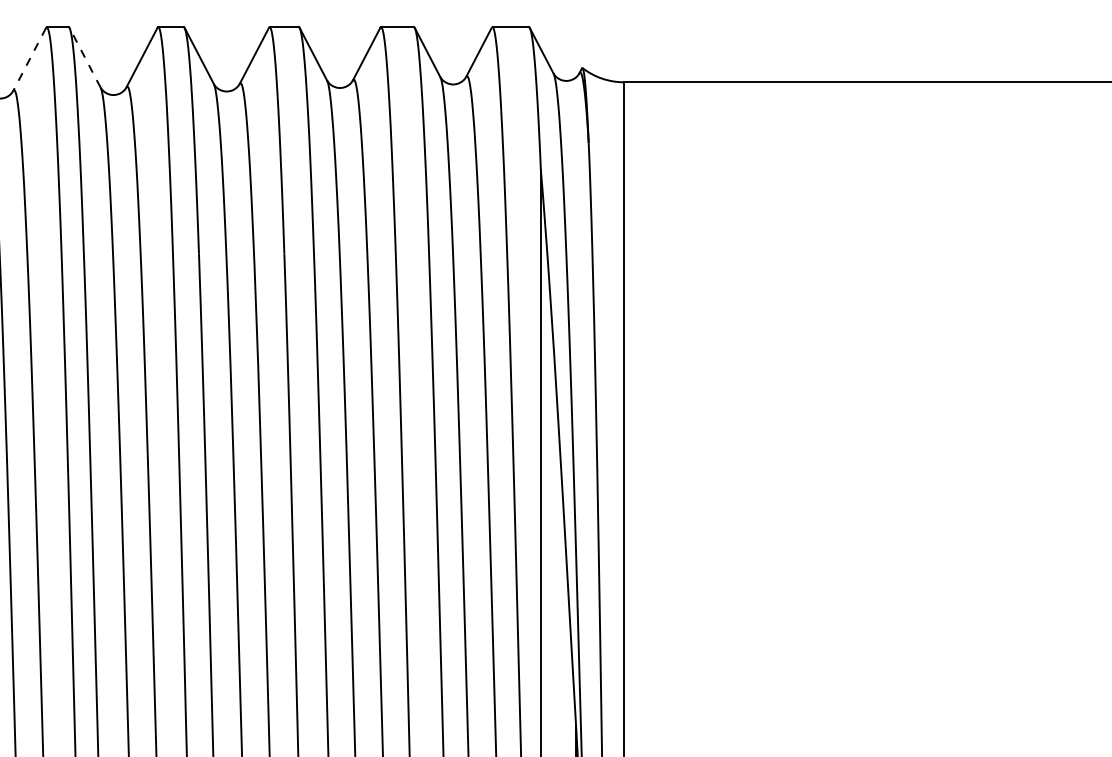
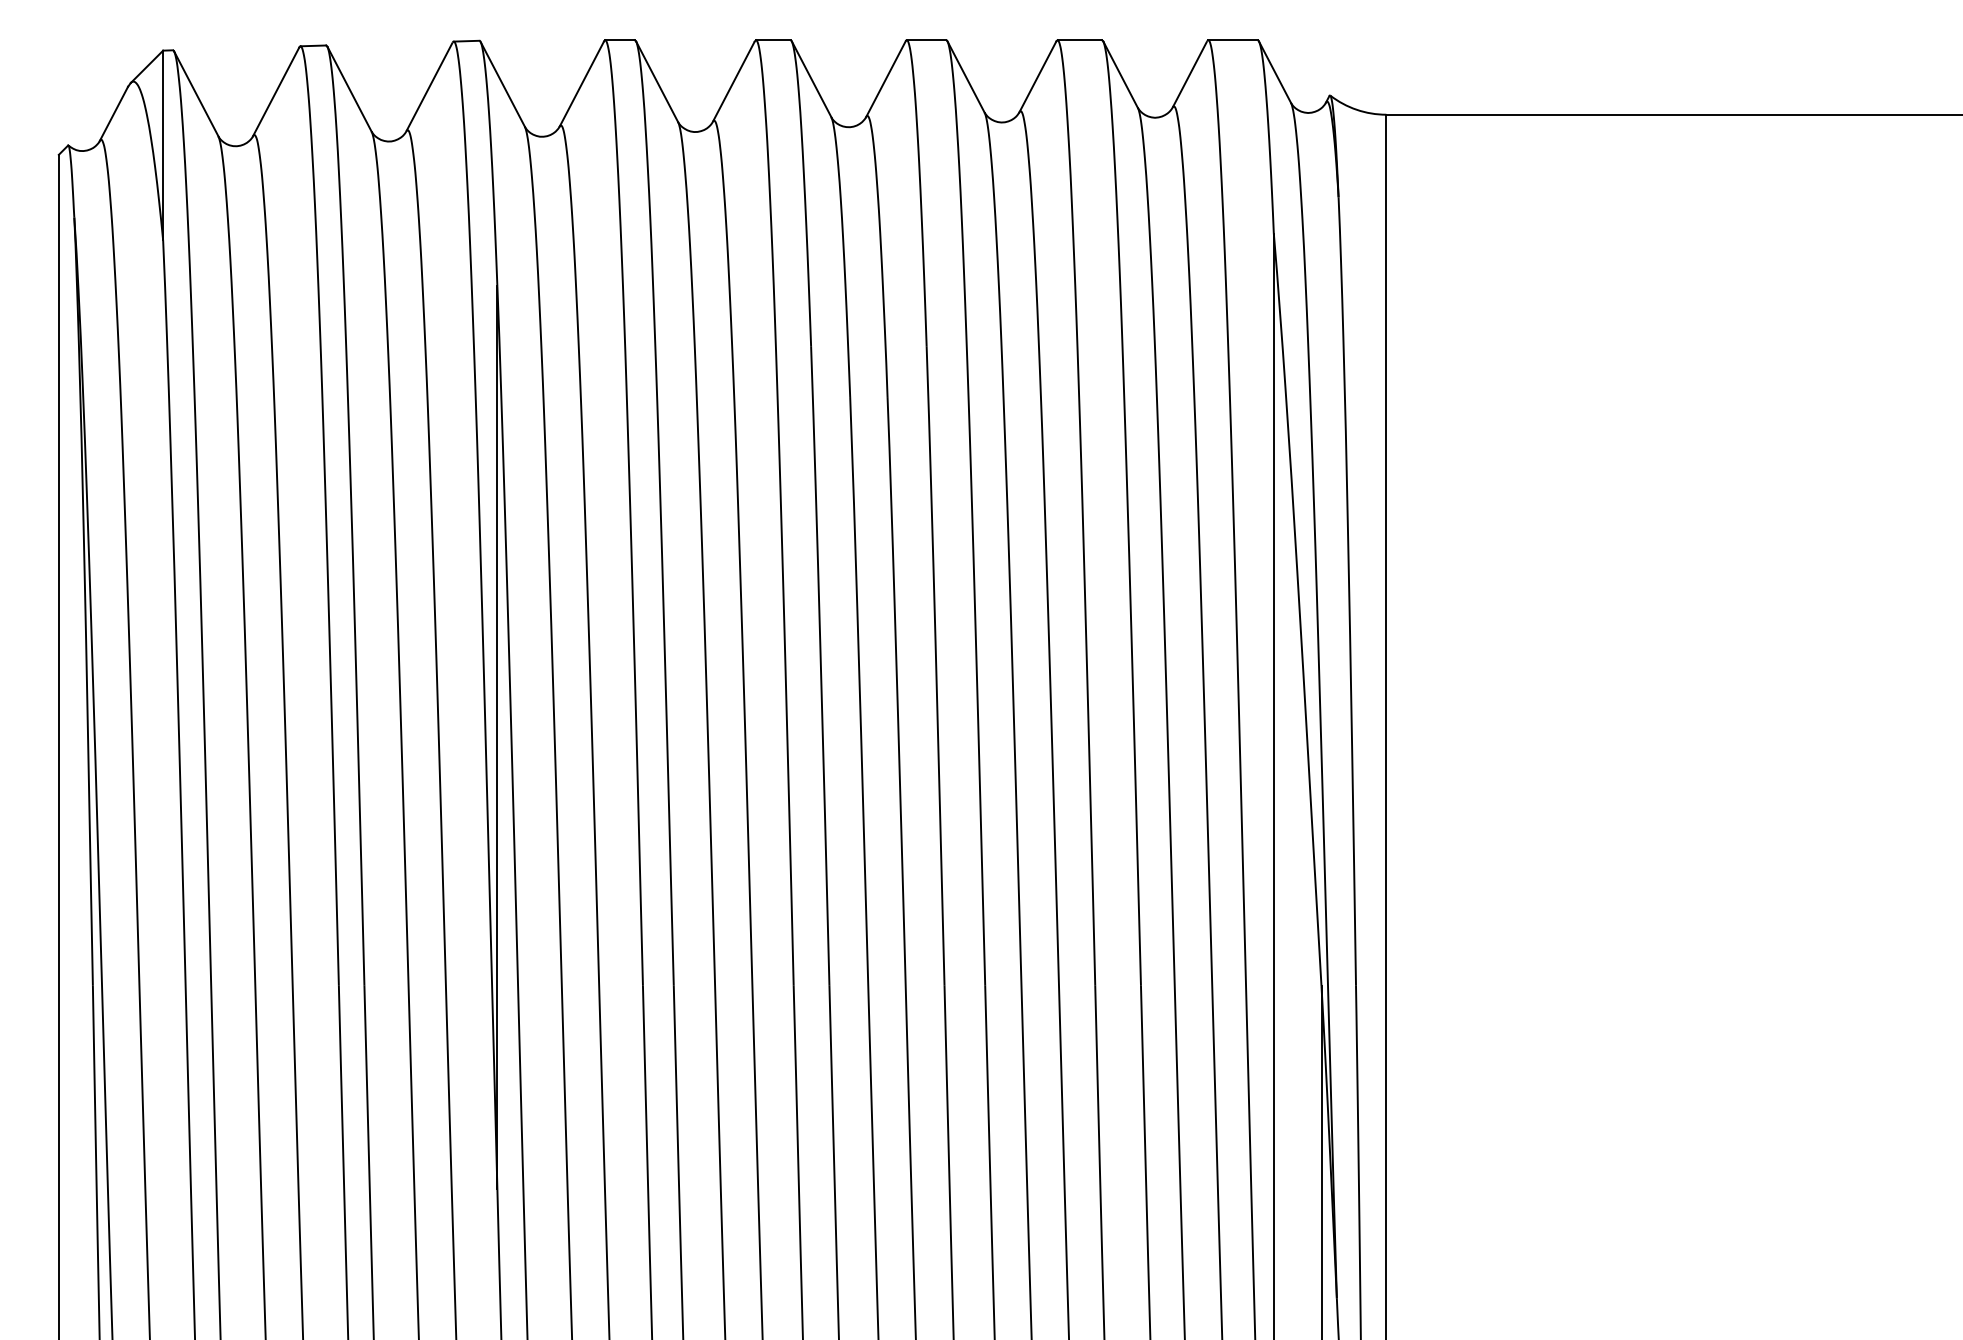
line: (84, 57) -> (656, 81), dashed -> solid
line: (29, 59) -> (581, 84), dashed -> solid

